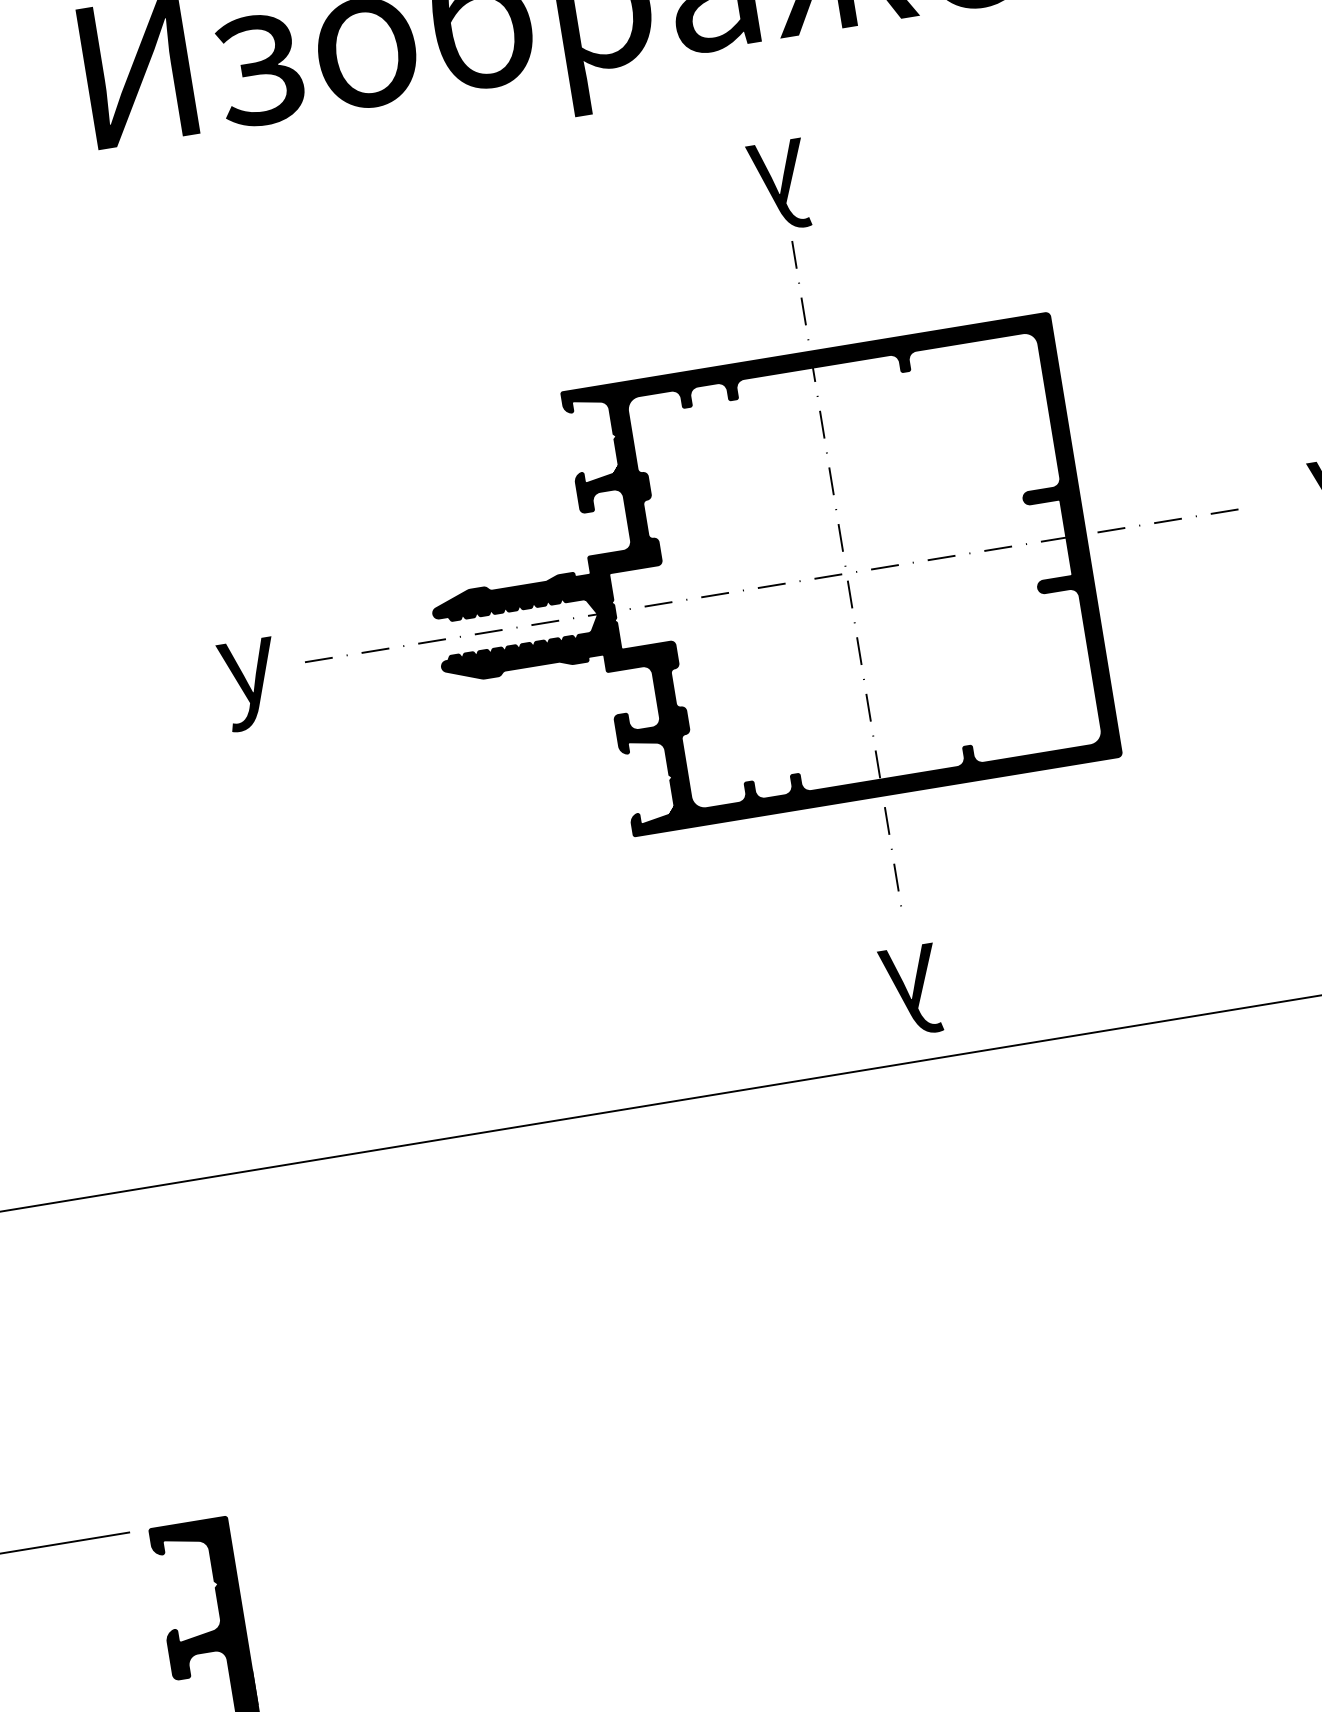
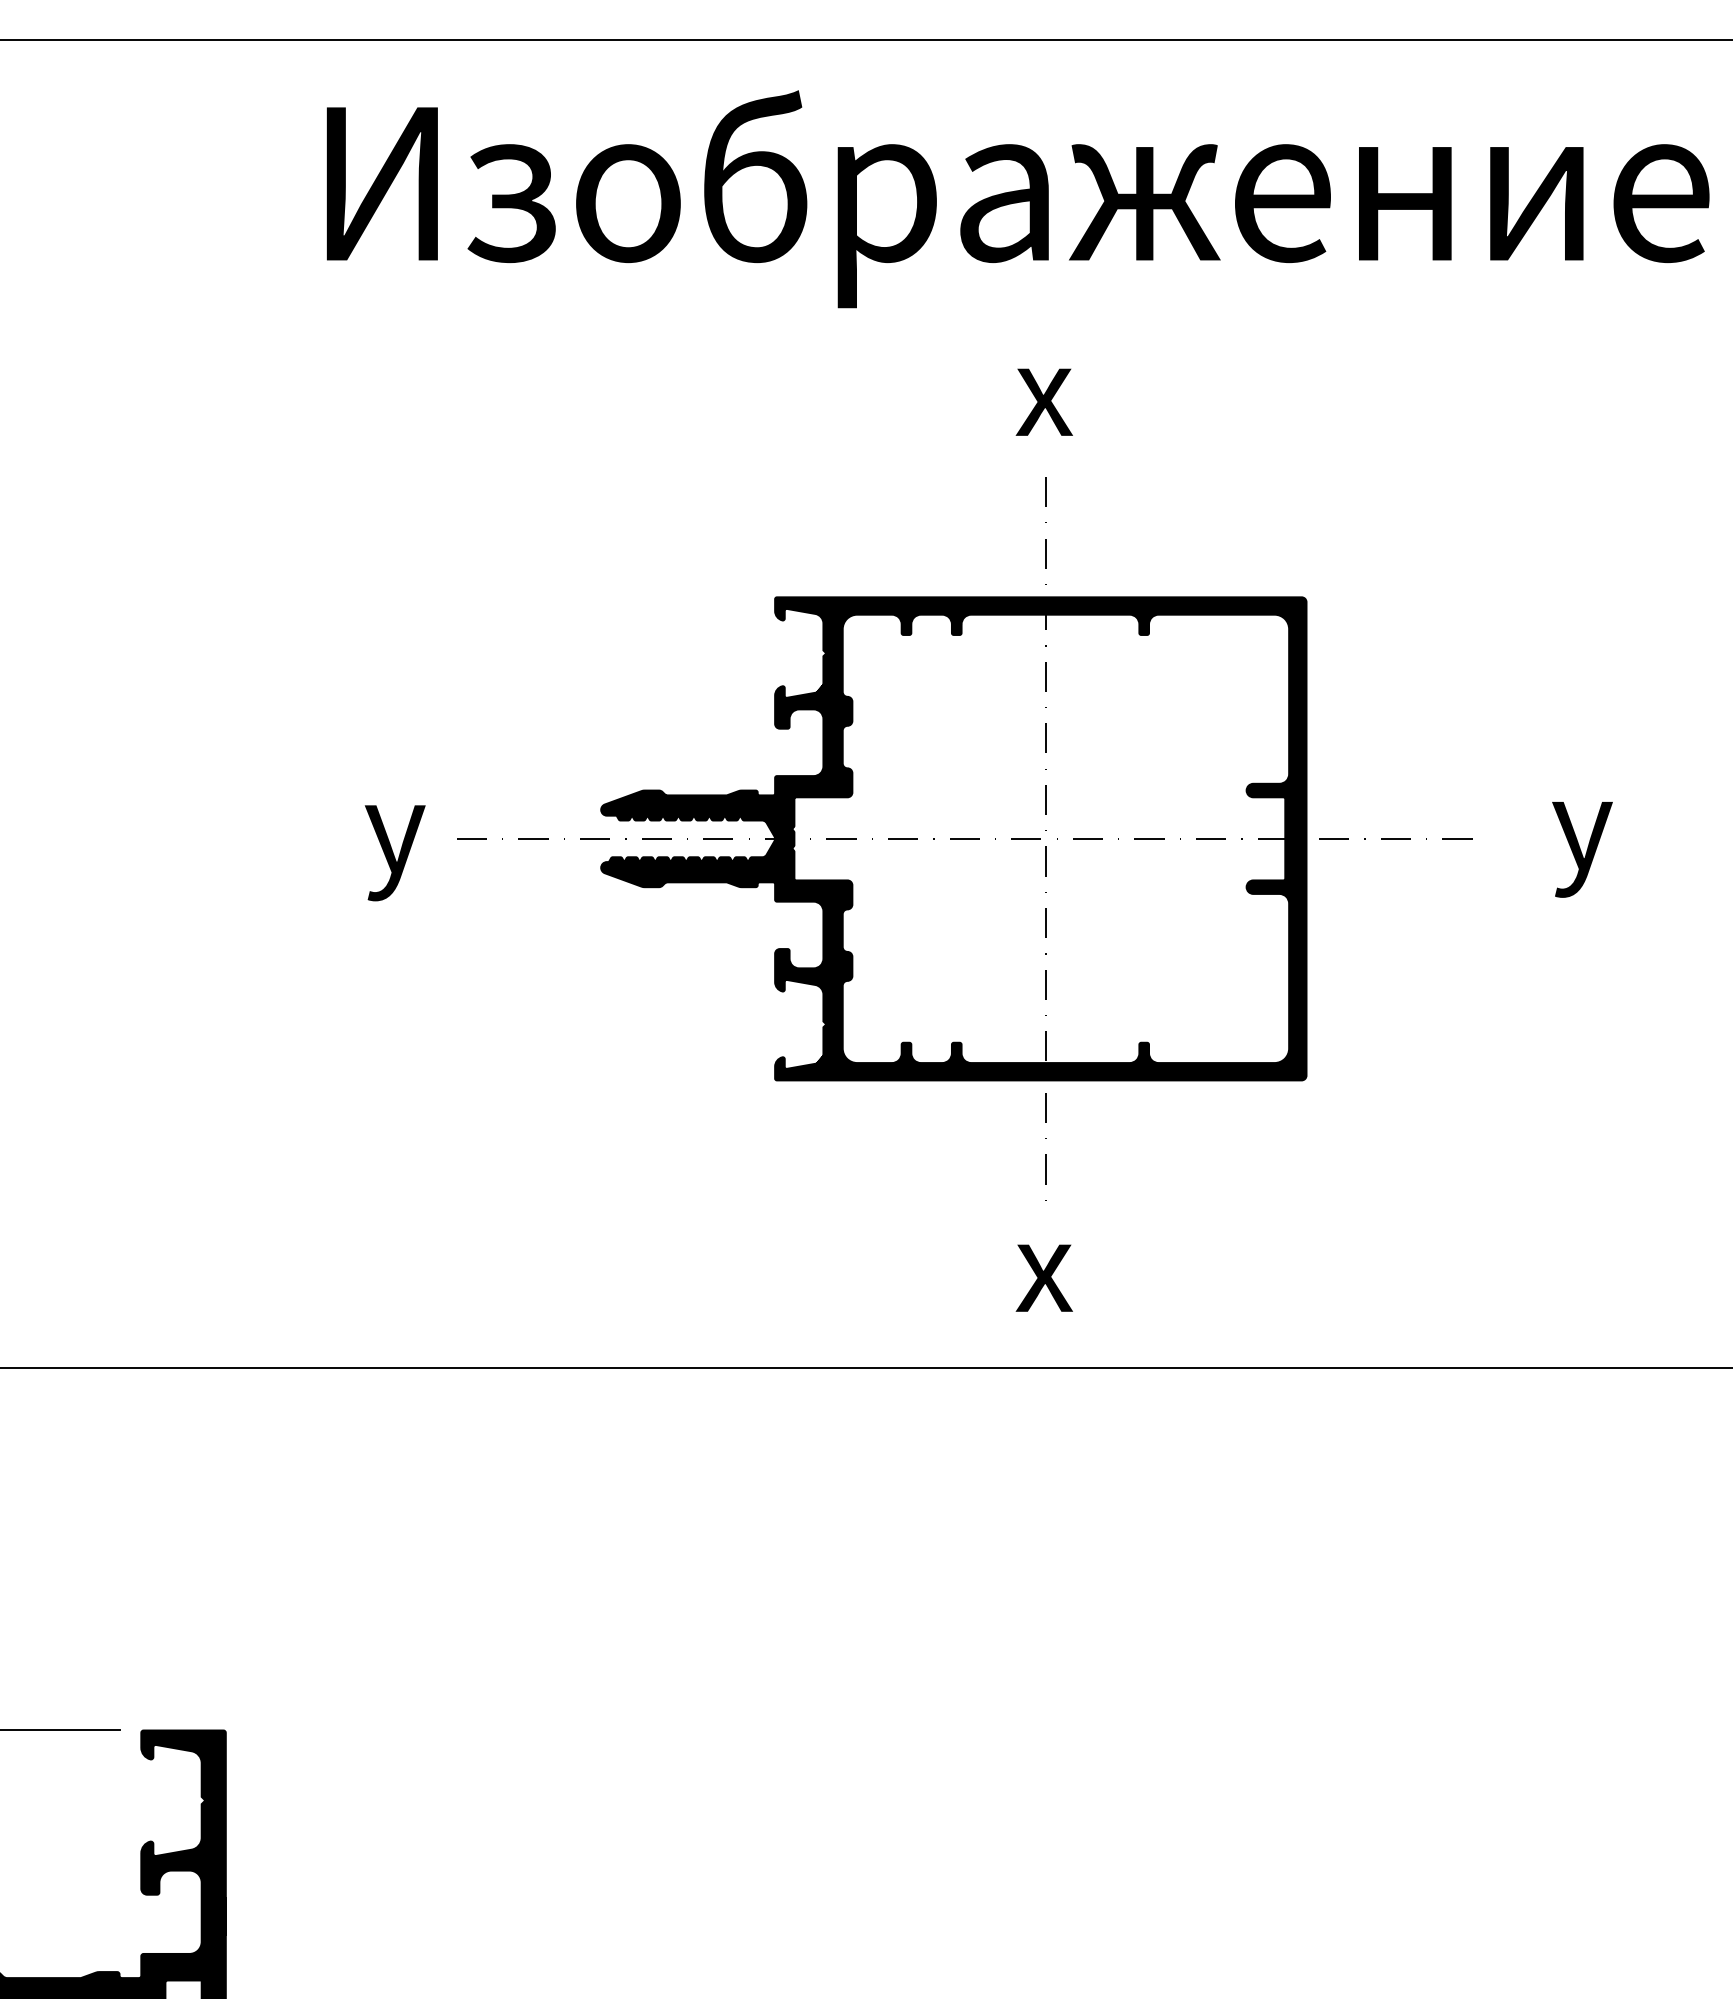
text: (779, 186) -> (1042, 416), y -> x
text: (911, 991) -> (1042, 1292), y -> x

